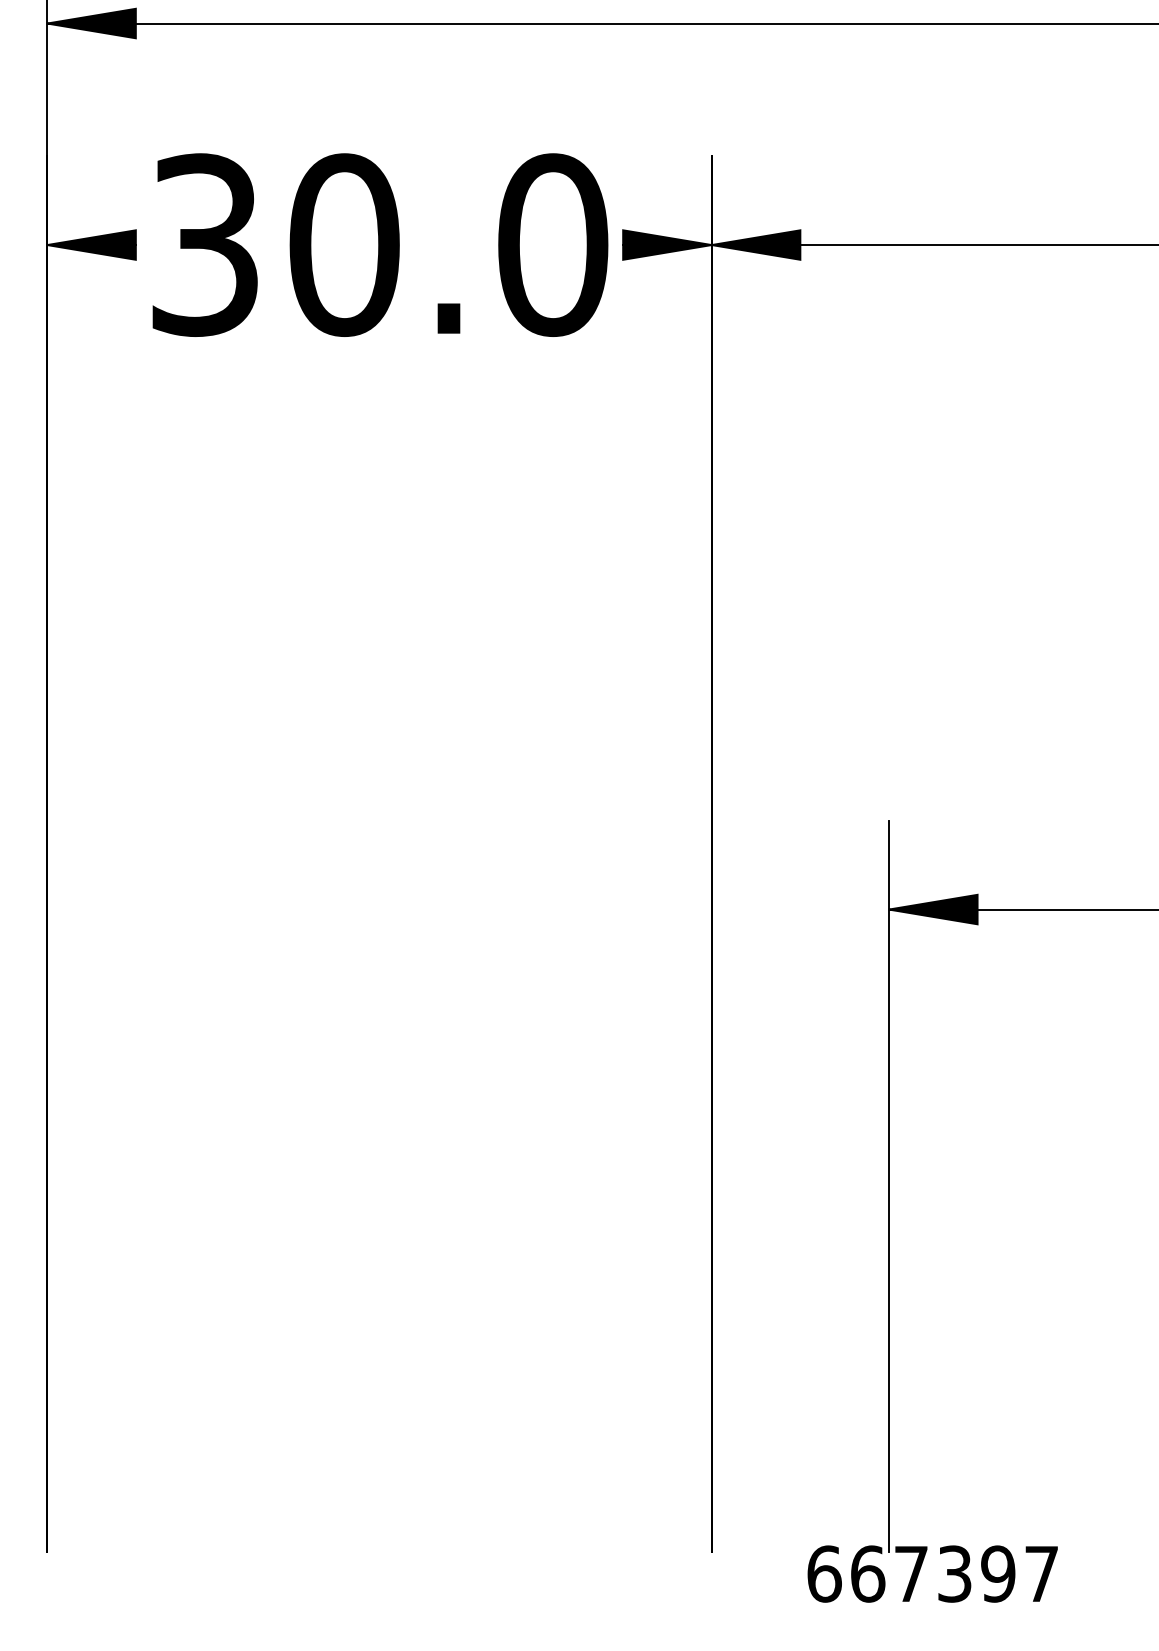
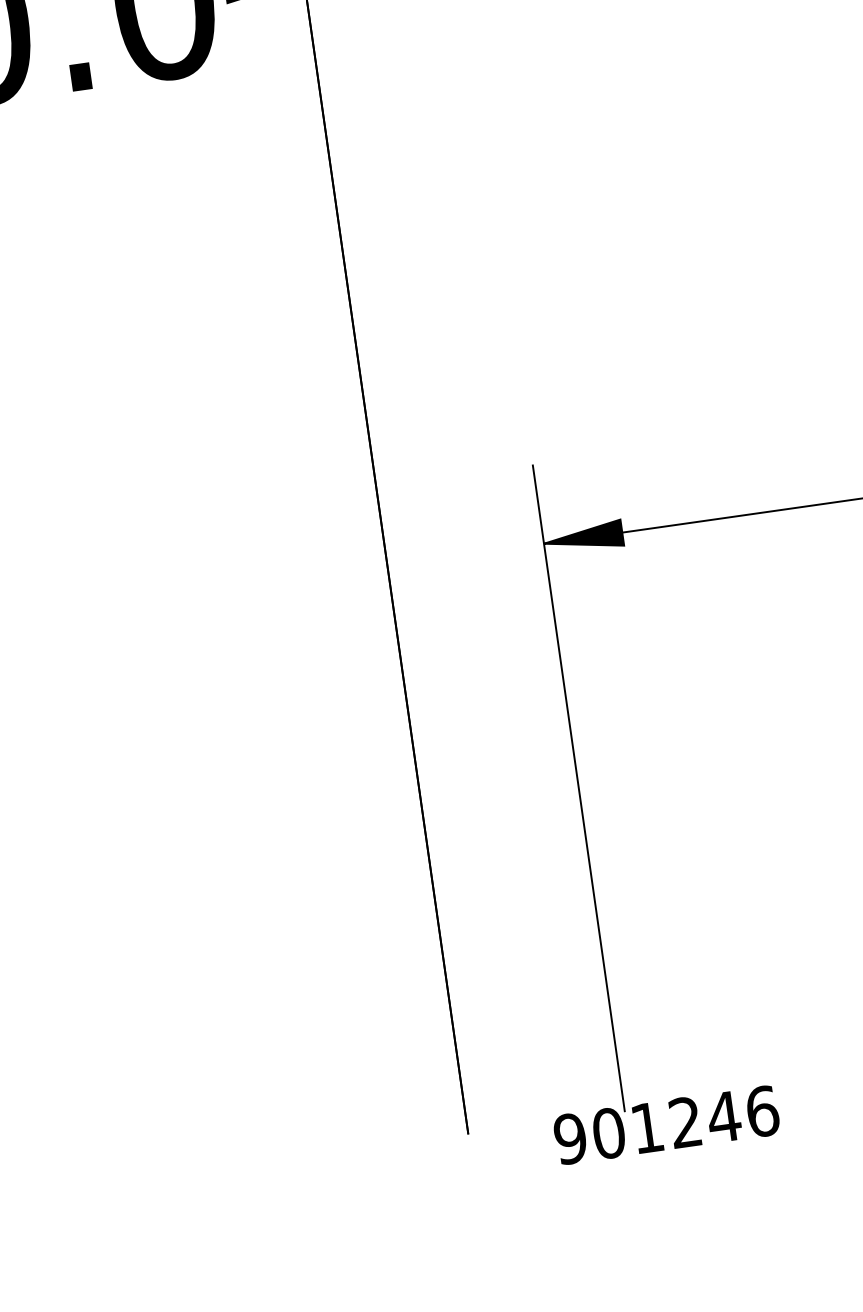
text: (933, 1573) -> (666, 1124), 667397 -> 901246

